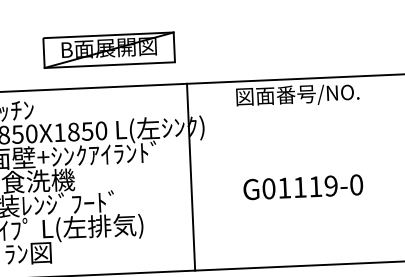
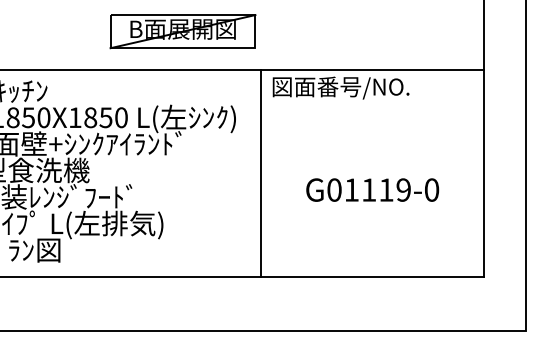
part: (108, 50) -> (182, 31), moved
line: (190, 177) -> (260, 173), moved
text: (303, 186) -> (372, 189), moved

